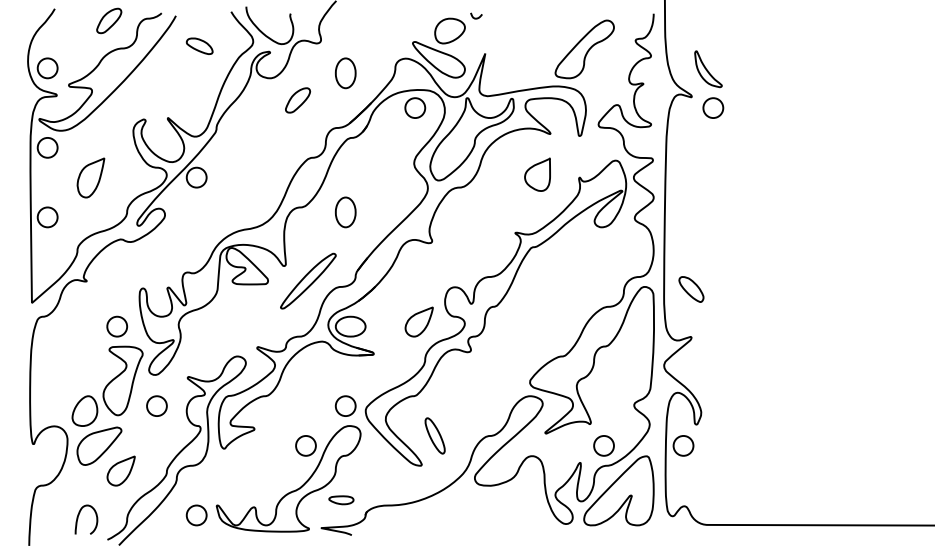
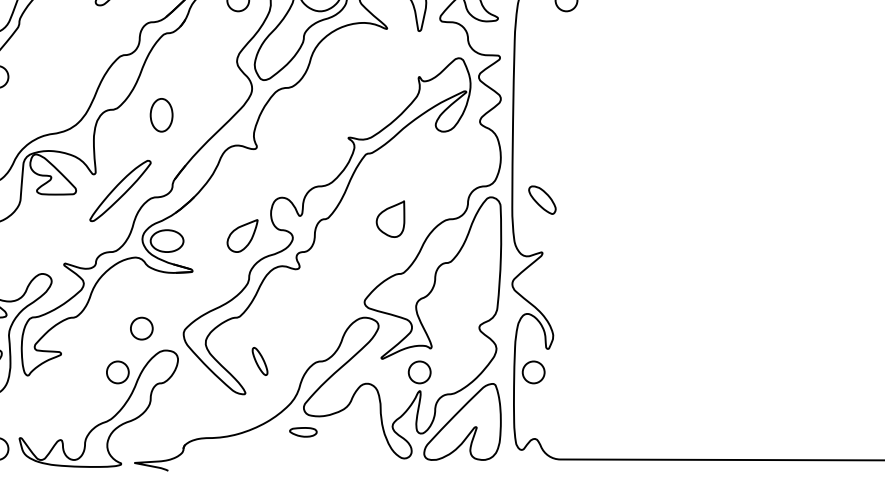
part: (537, 174) -> (390, 218), moved
part: (345, 405) -> (141, 327), moved
part: (434, 435) -> (259, 360), size x0.7
part: (603, 445) -> (419, 371), moved
part: (341, 500) -> (303, 432), moved

